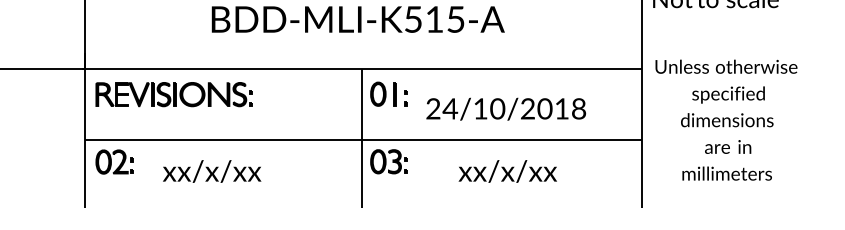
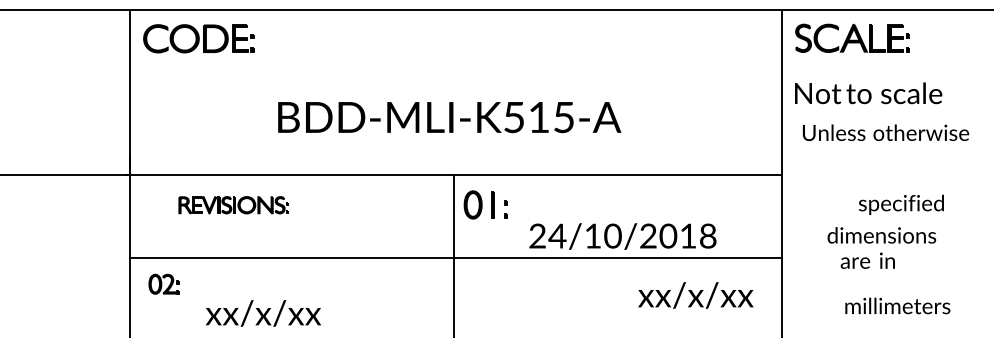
text: (726, 66) -> (885, 132), moved
part: (173, 93) -> (233, 204), size x0.6
text: (728, 94) -> (901, 204), moved
text: (505, 109) -> (622, 236), moved
text: (727, 146) -> (867, 260), moved
part: (114, 161) -> (164, 283), size x0.7
part: (388, 161) -> (485, 283), removed
text: (212, 171) -> (263, 313), moved
text: (507, 171) -> (695, 295), moved
text: (726, 173) -> (897, 305), moved

